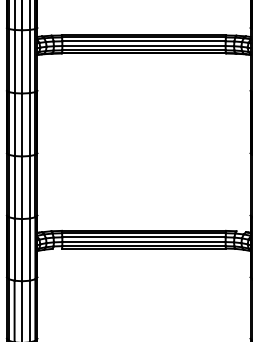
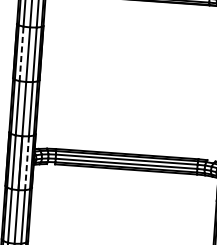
line: (14, 124) -> (21, 53), solid -> dashed
line: (29, 249) -> (26, 163), solid -> dashed

